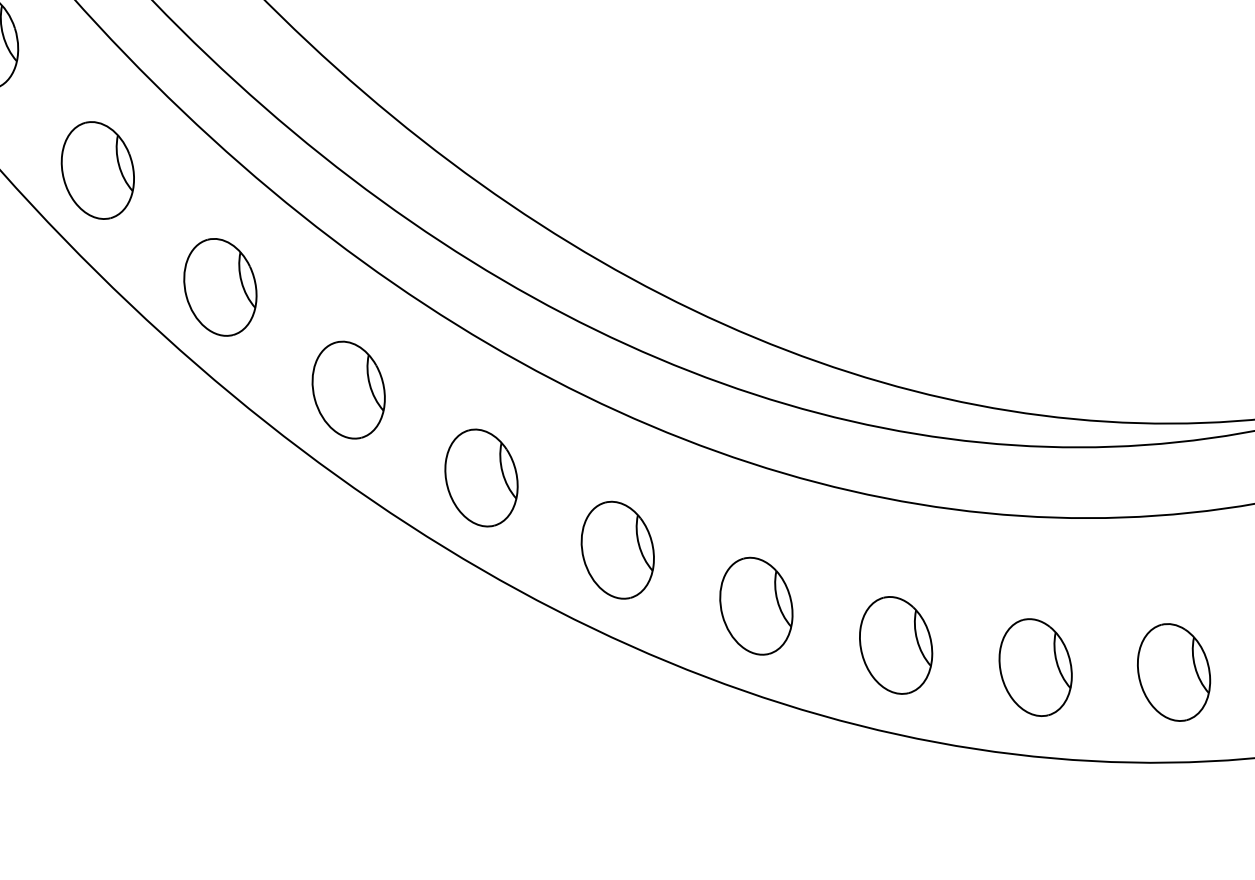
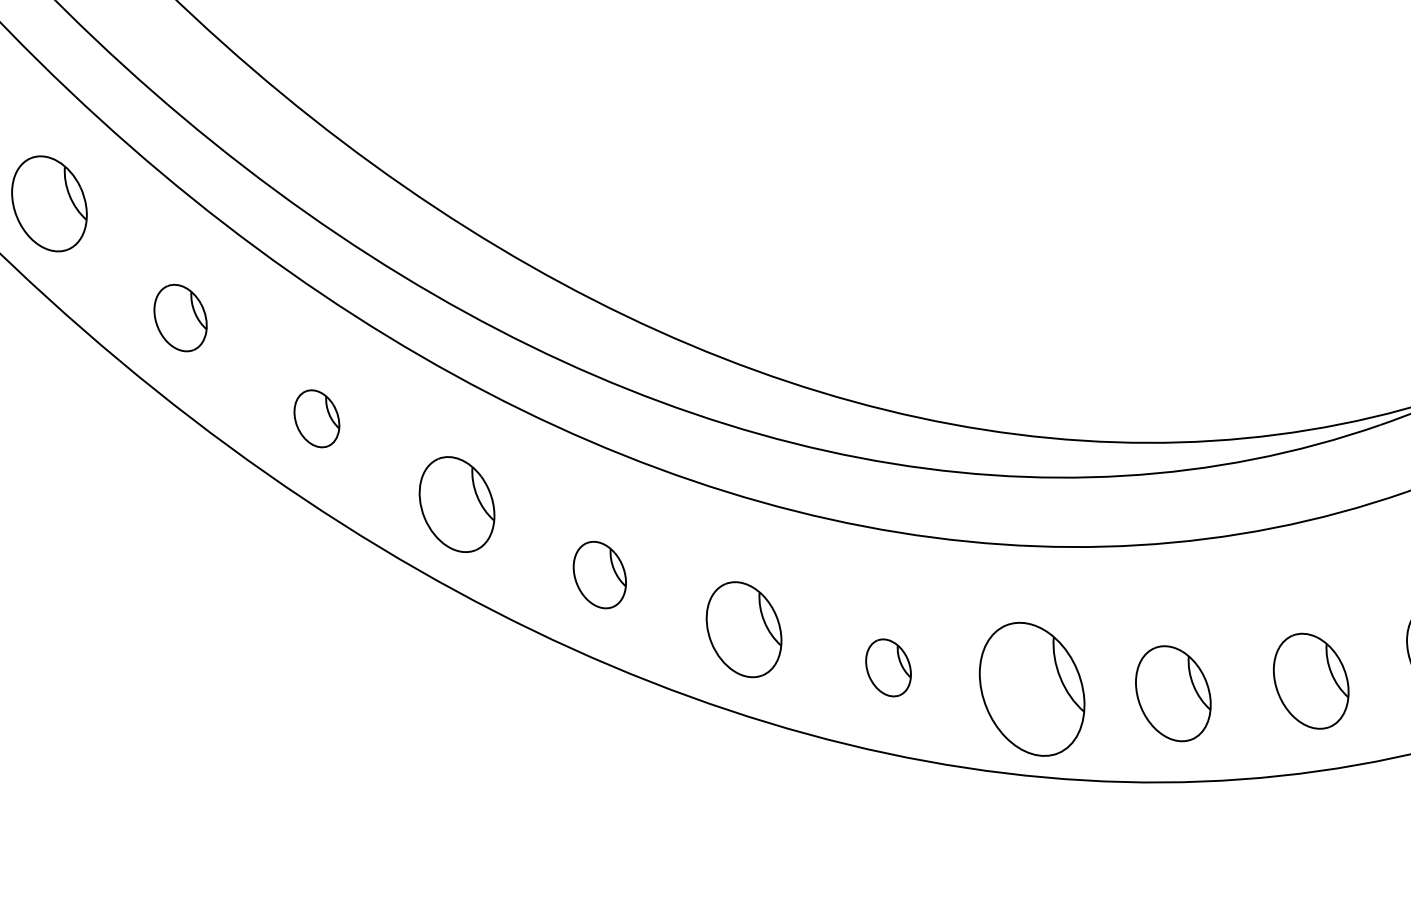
part: (97, 169) -> (180, 317), size x0.7
part: (220, 287) -> (316, 418), size x0.6
part: (481, 477) -> (599, 574), size x0.7
part: (756, 605) -> (888, 667), size x0.6
part: (895, 644) -> (1031, 688), size x1.4

